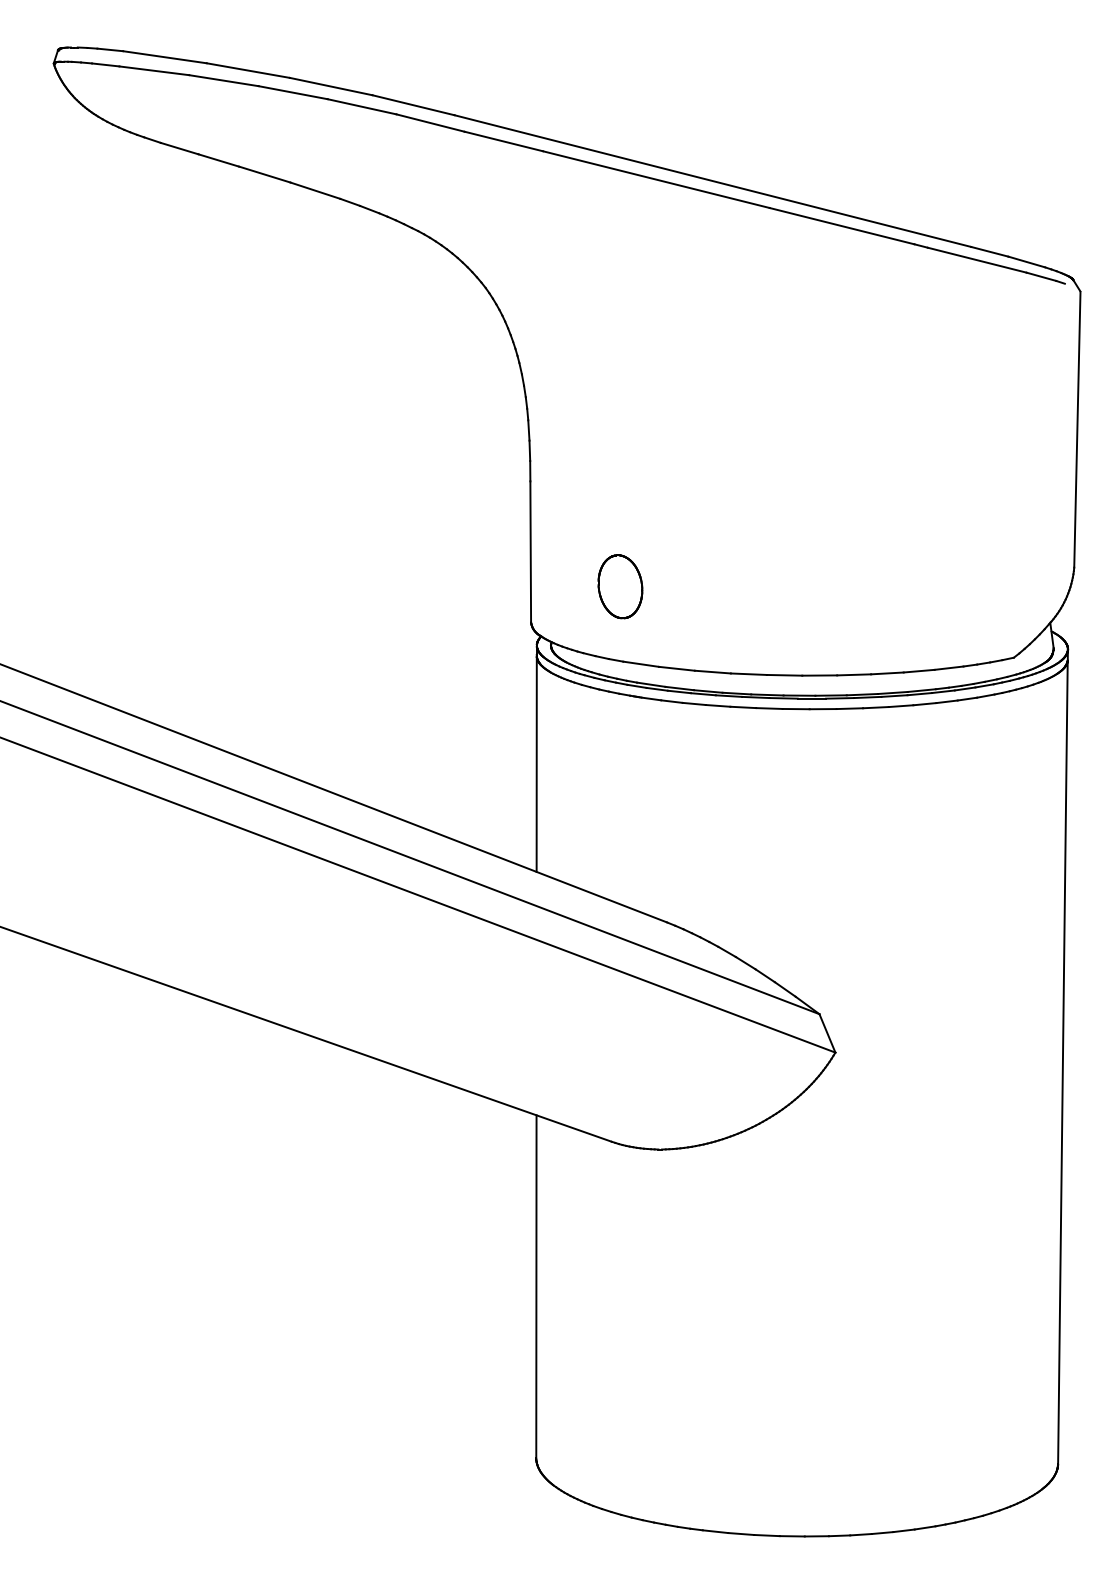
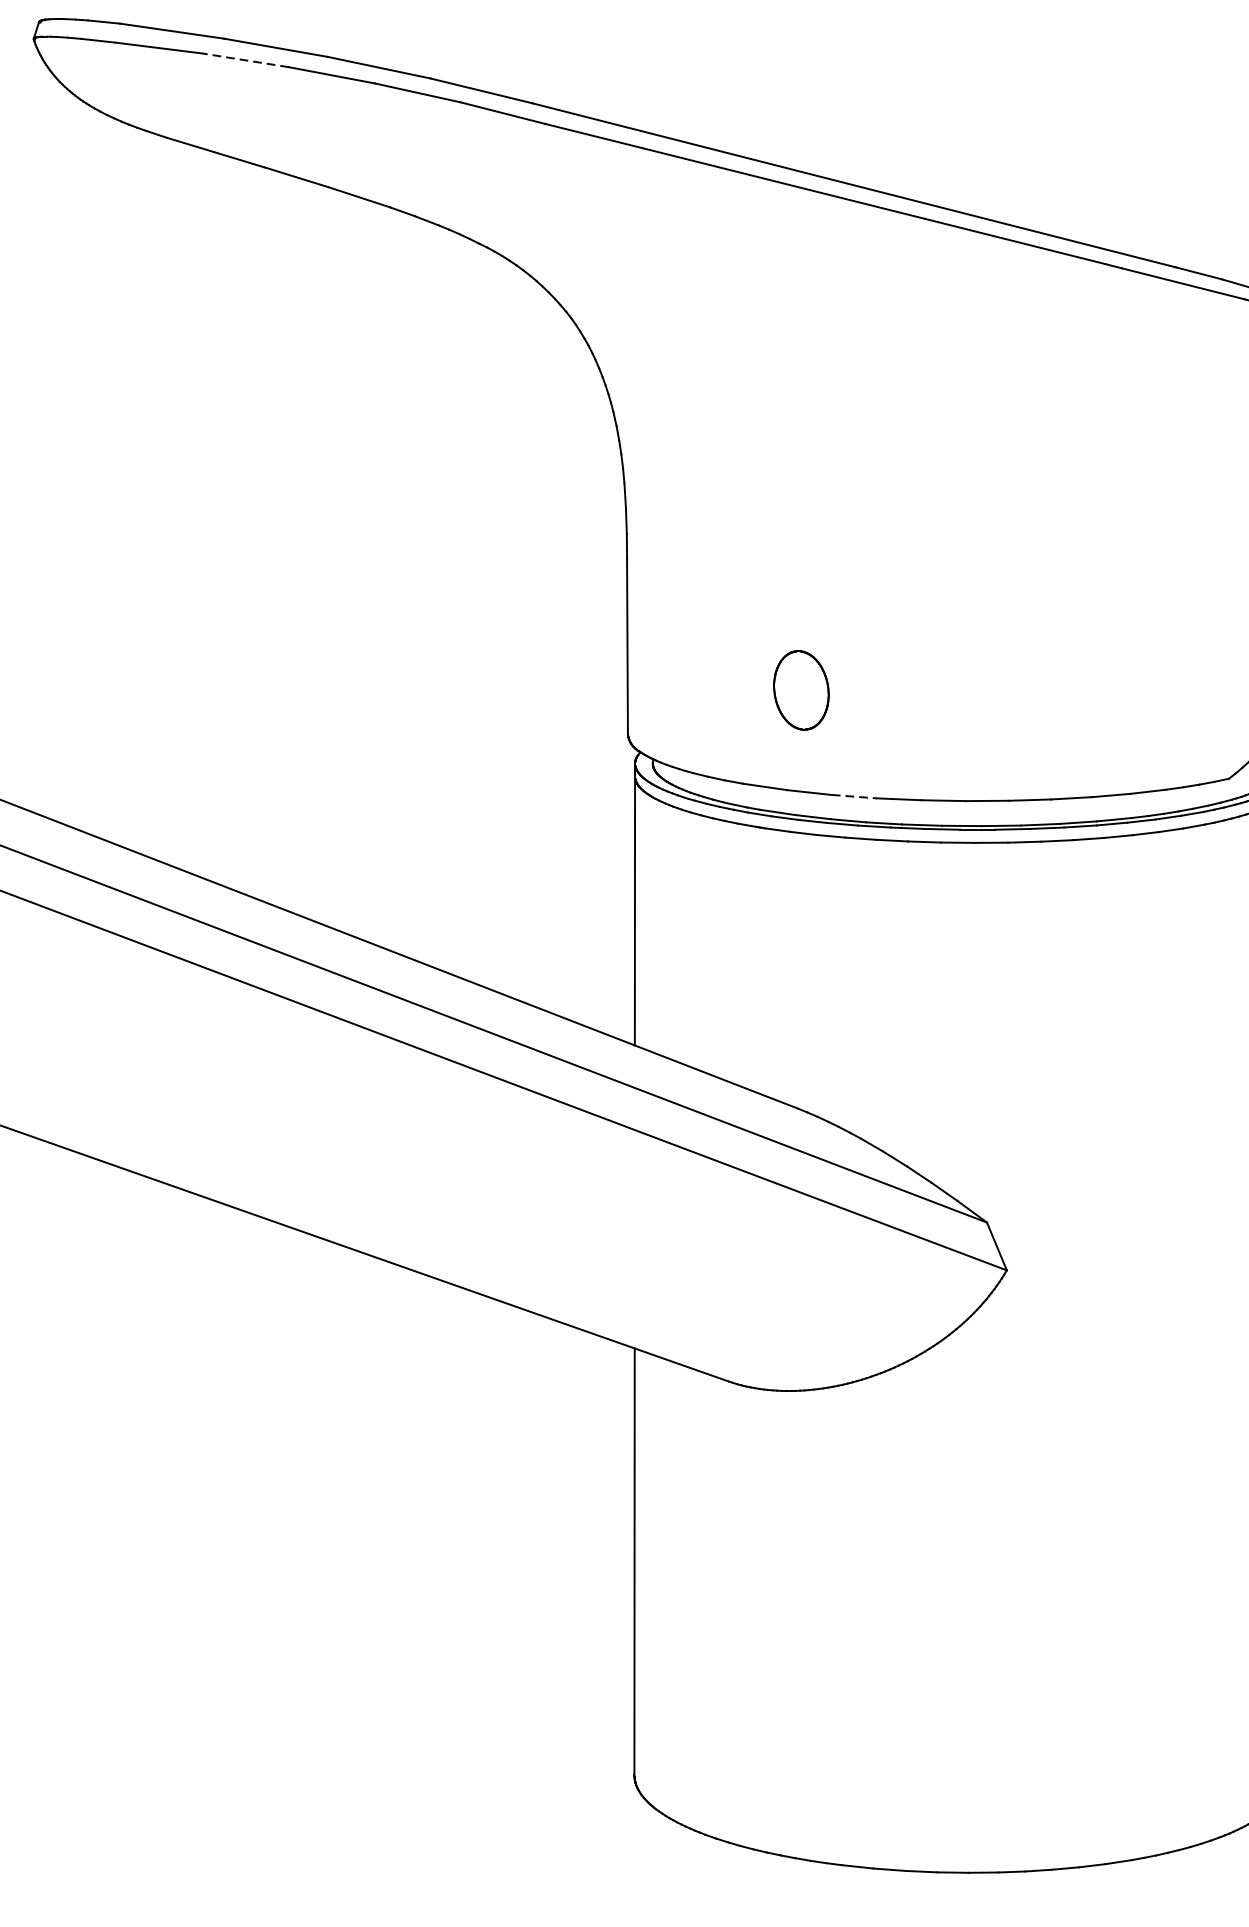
line: (223, 80) -> (244, 60), solid -> dashed
part: (620, 586) -> (801, 690), moved
line: (713, 672) -> (855, 797), solid -> dashed

